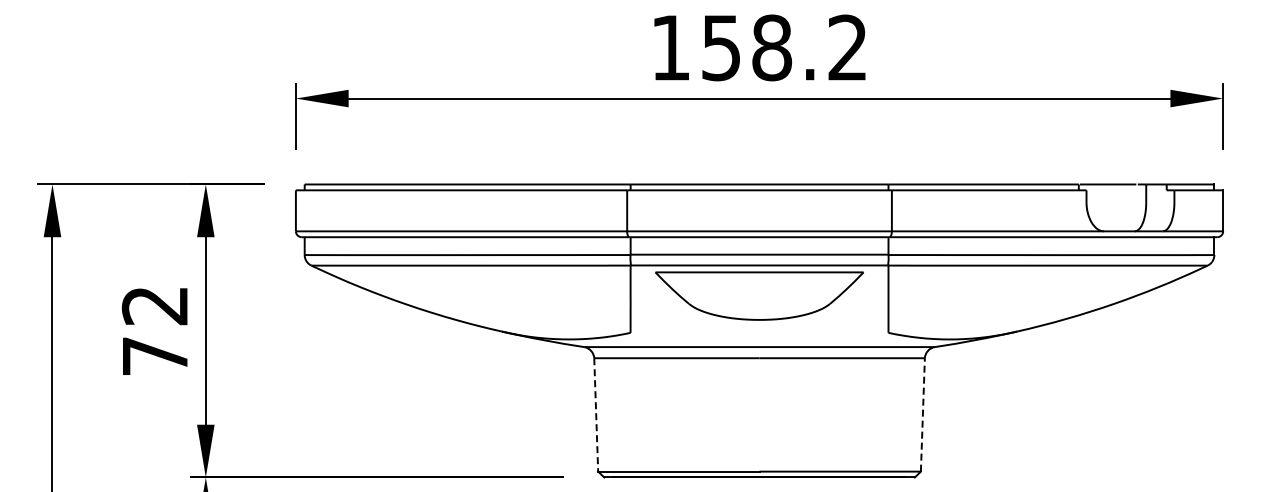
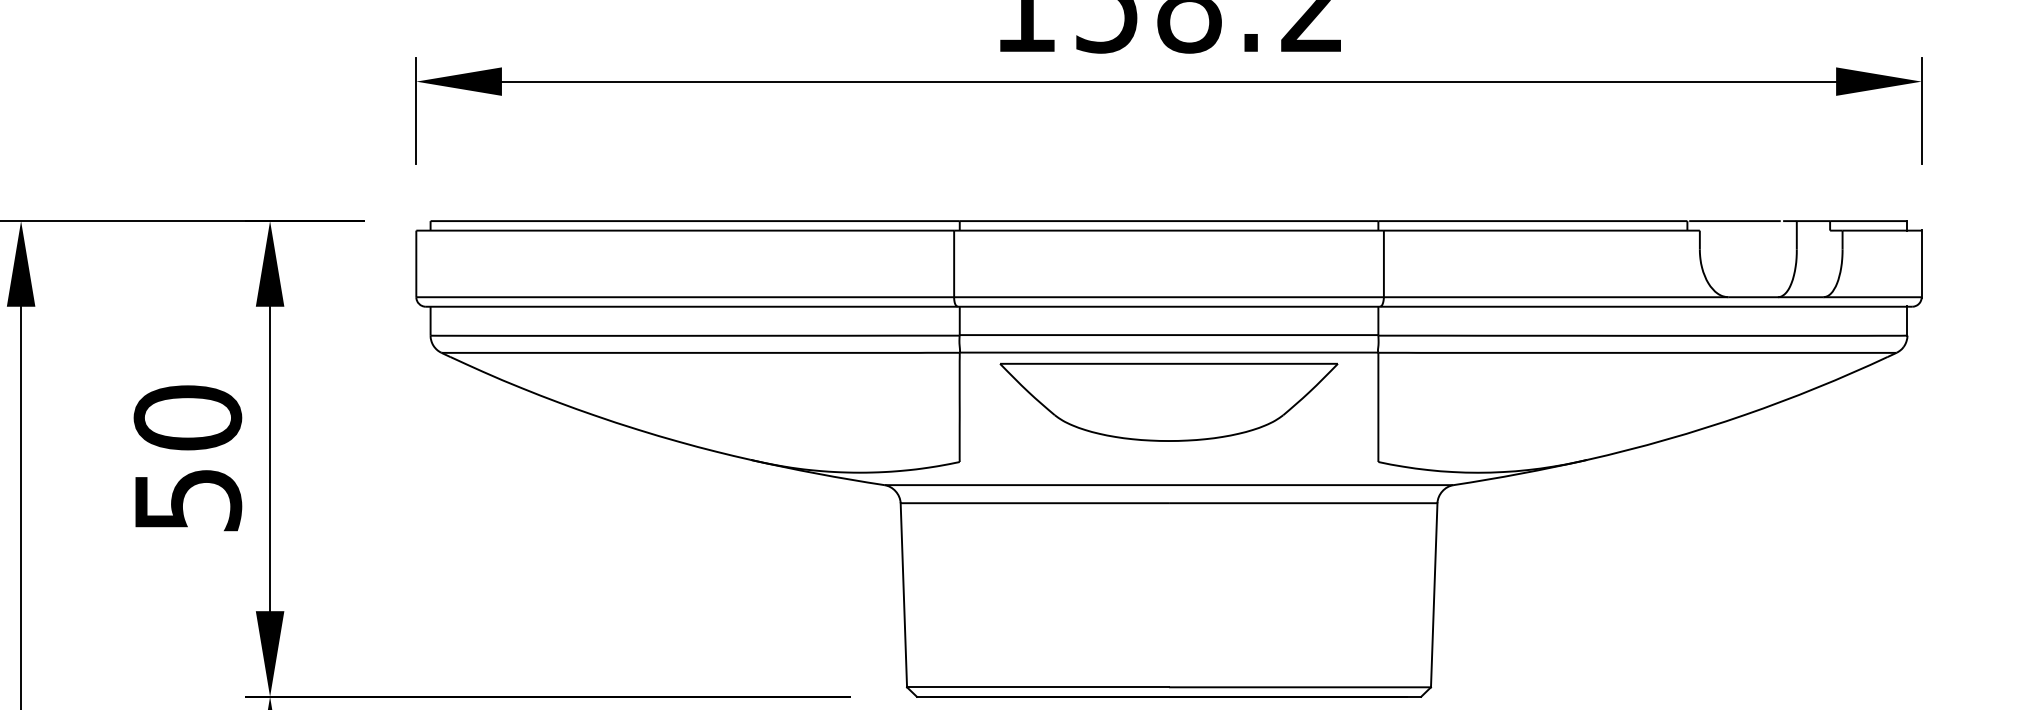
text: (154, 330) -> (186, 458), 72 -> 50
line: (596, 414) -> (904, 594), dashed -> solid
line: (922, 414) -> (1433, 594), dashed -> solid

